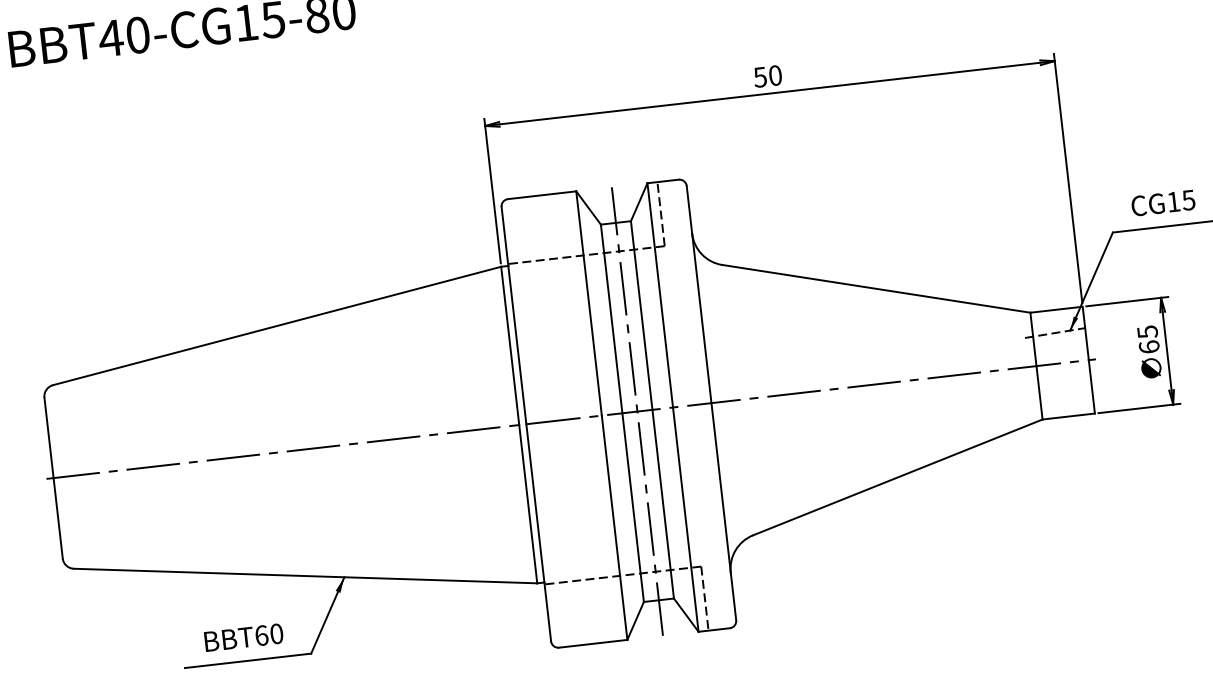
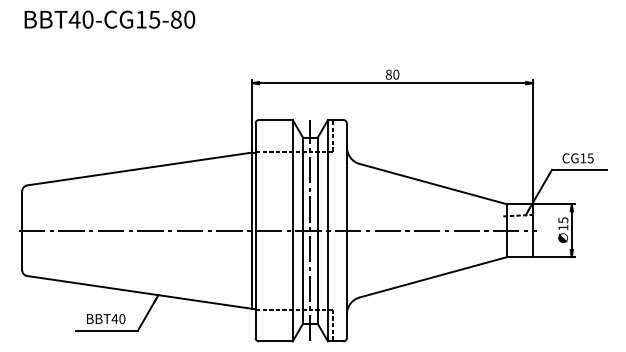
text: (759, 76) -> (388, 74), 50 -> 80
text: (1149, 346) -> (563, 227), 65 -> 15
text: (260, 634) -> (114, 318), BBT60 -> BBT40

